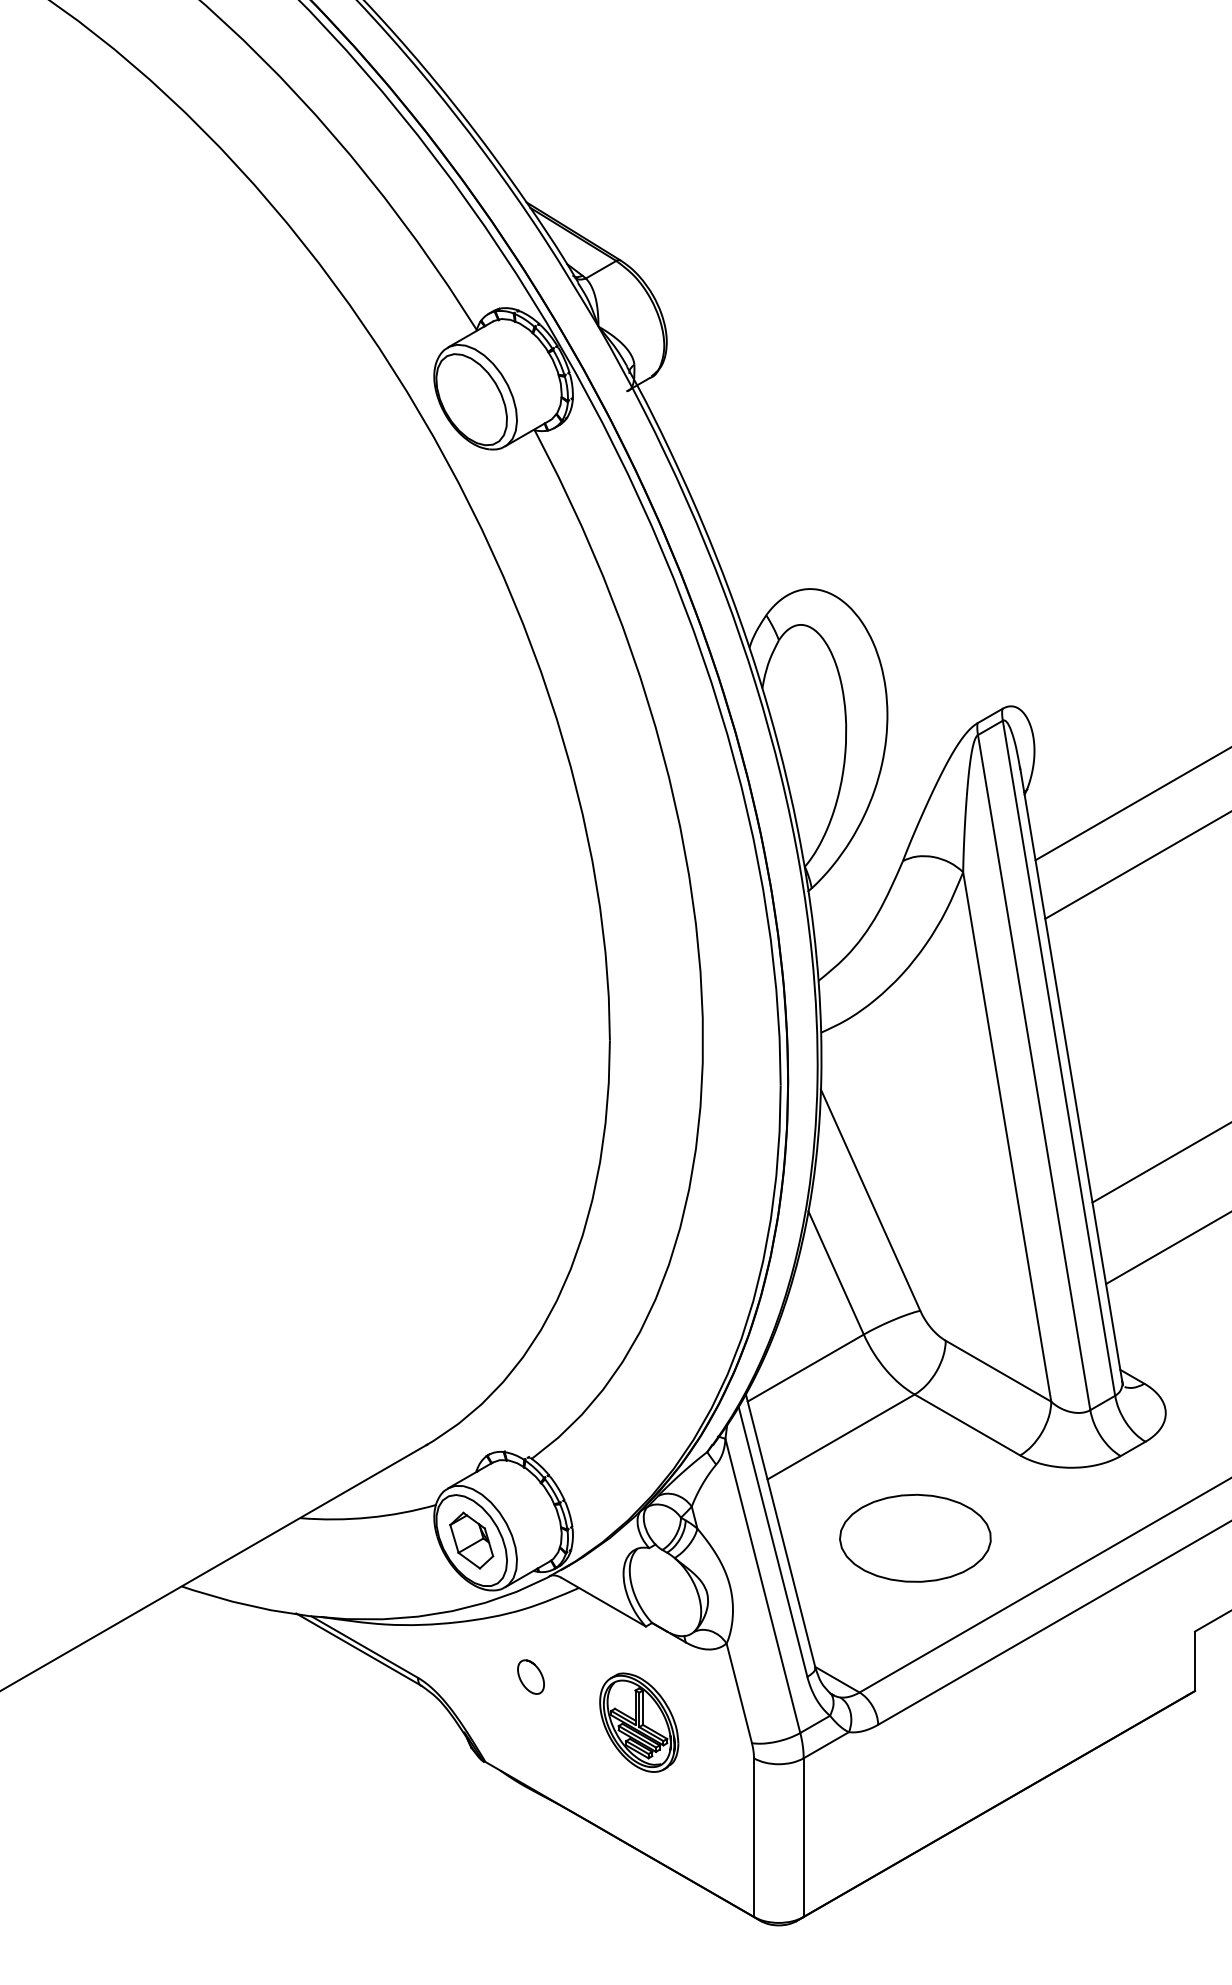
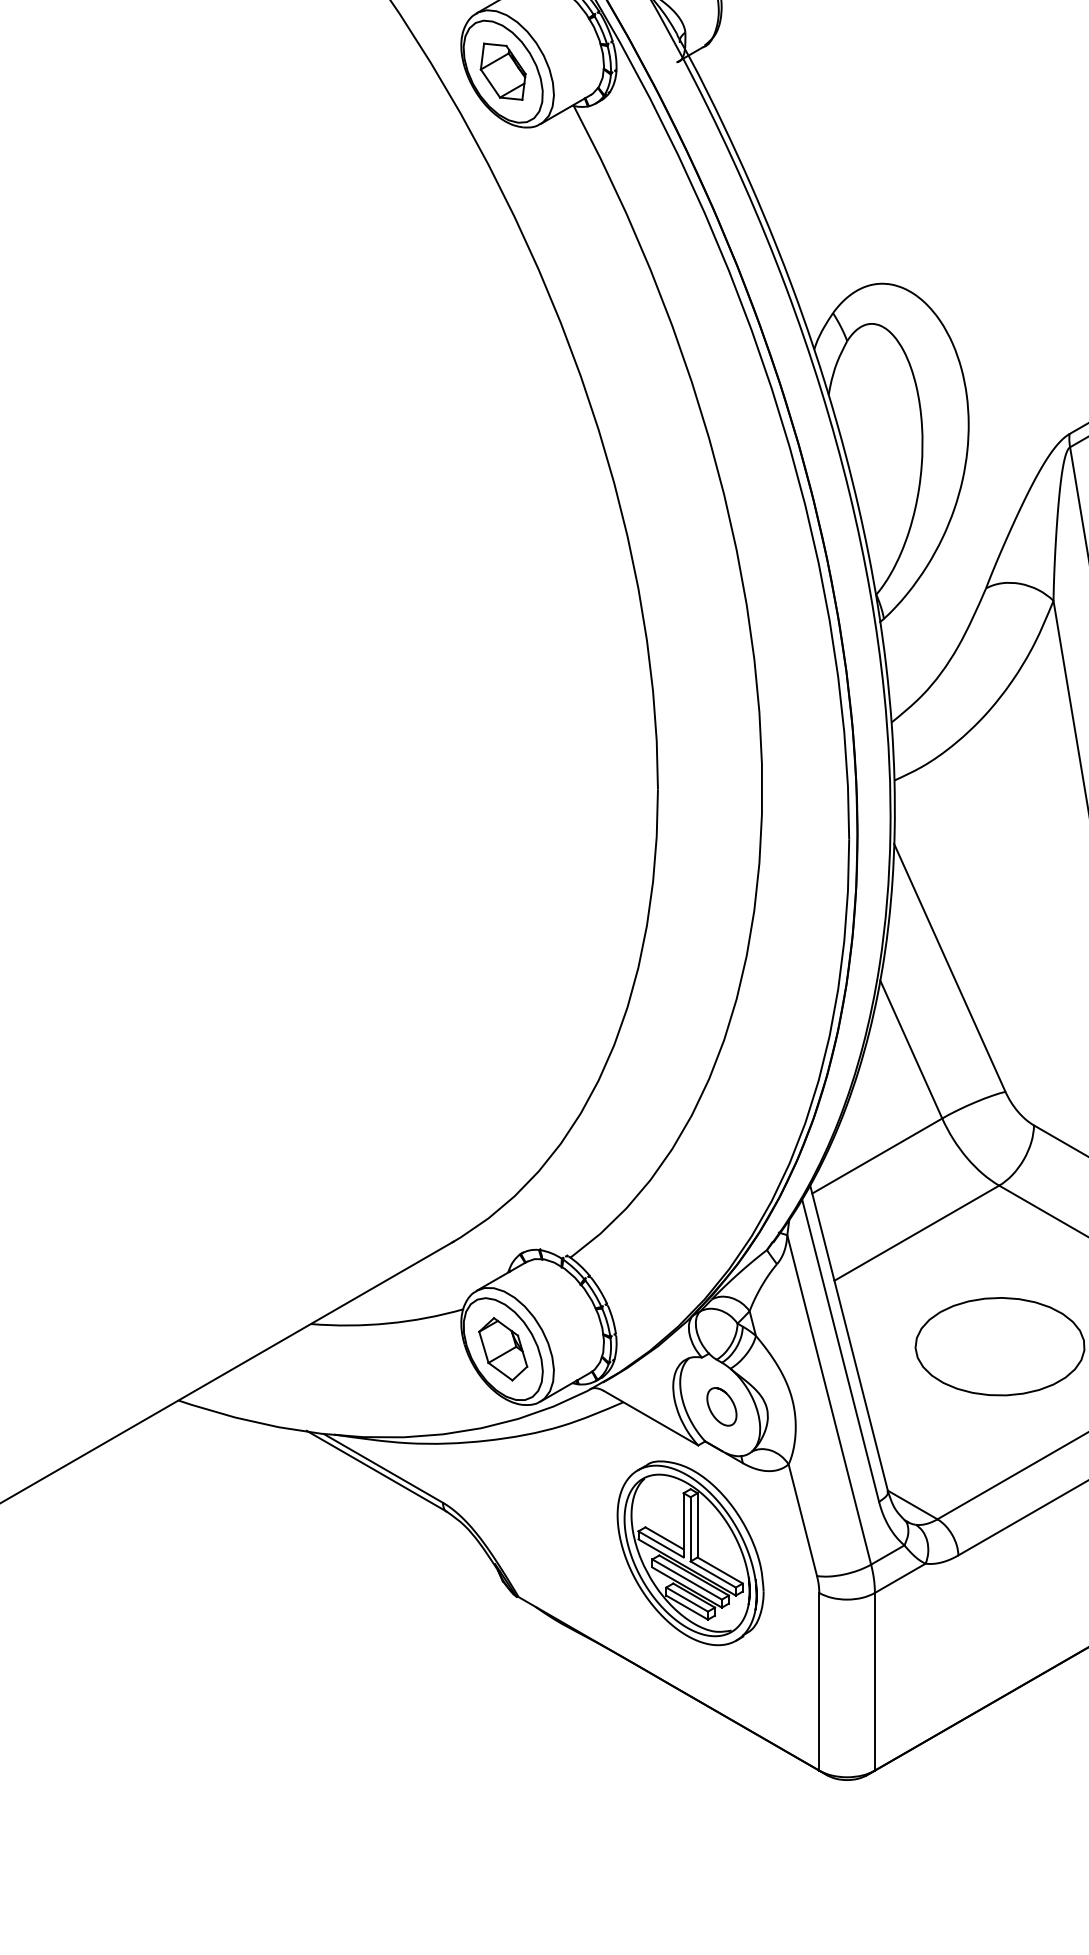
part: (471, 399) -> (502, 71), added
part: (530, 1676) -> (721, 1406), moved
part: (639, 1722) -> (691, 1552), size x1.67

